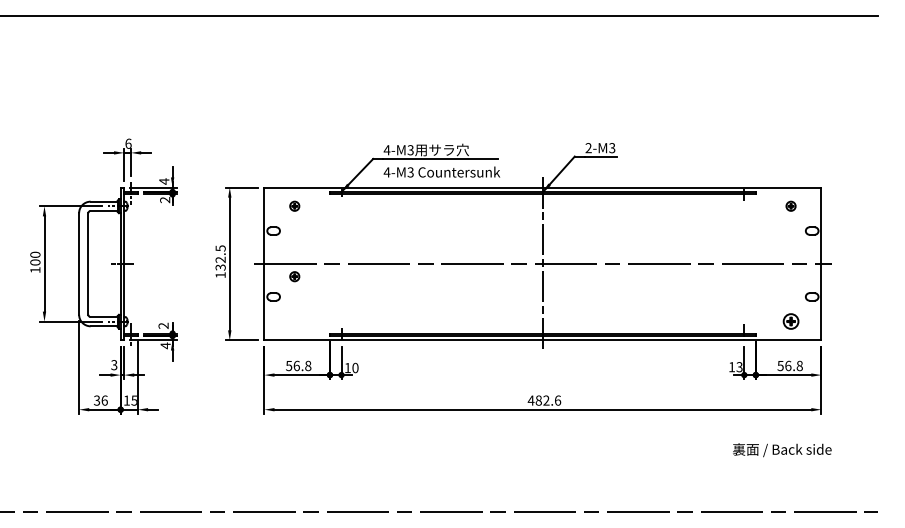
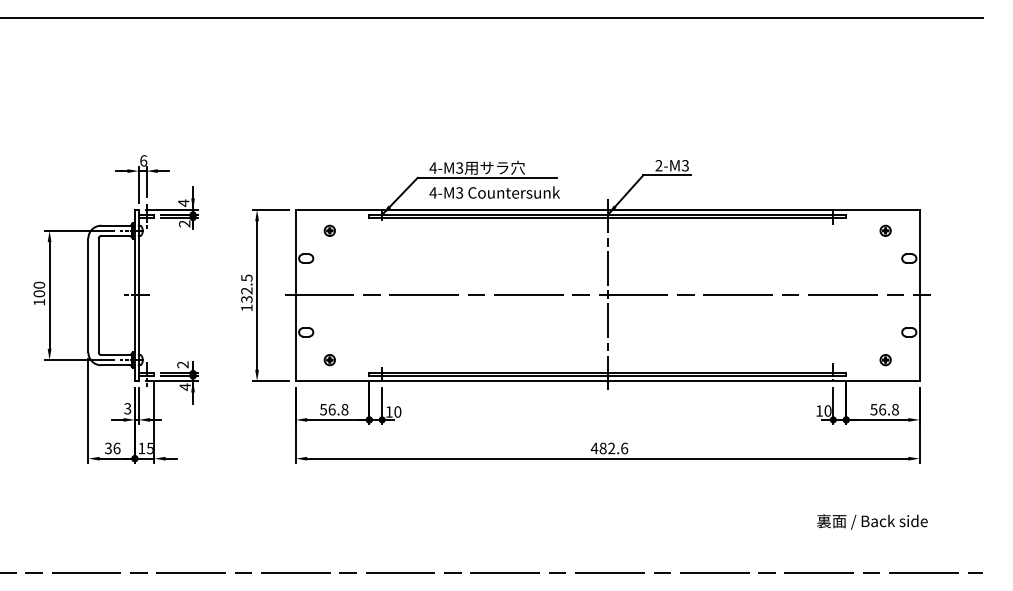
part: (294, 276) -> (329, 359), moved
part: (790, 321) -> (885, 359), size x0.62
text: (739, 367) -> (827, 411), 13 -> 10
text: (782, 450) -> (872, 522), moved

